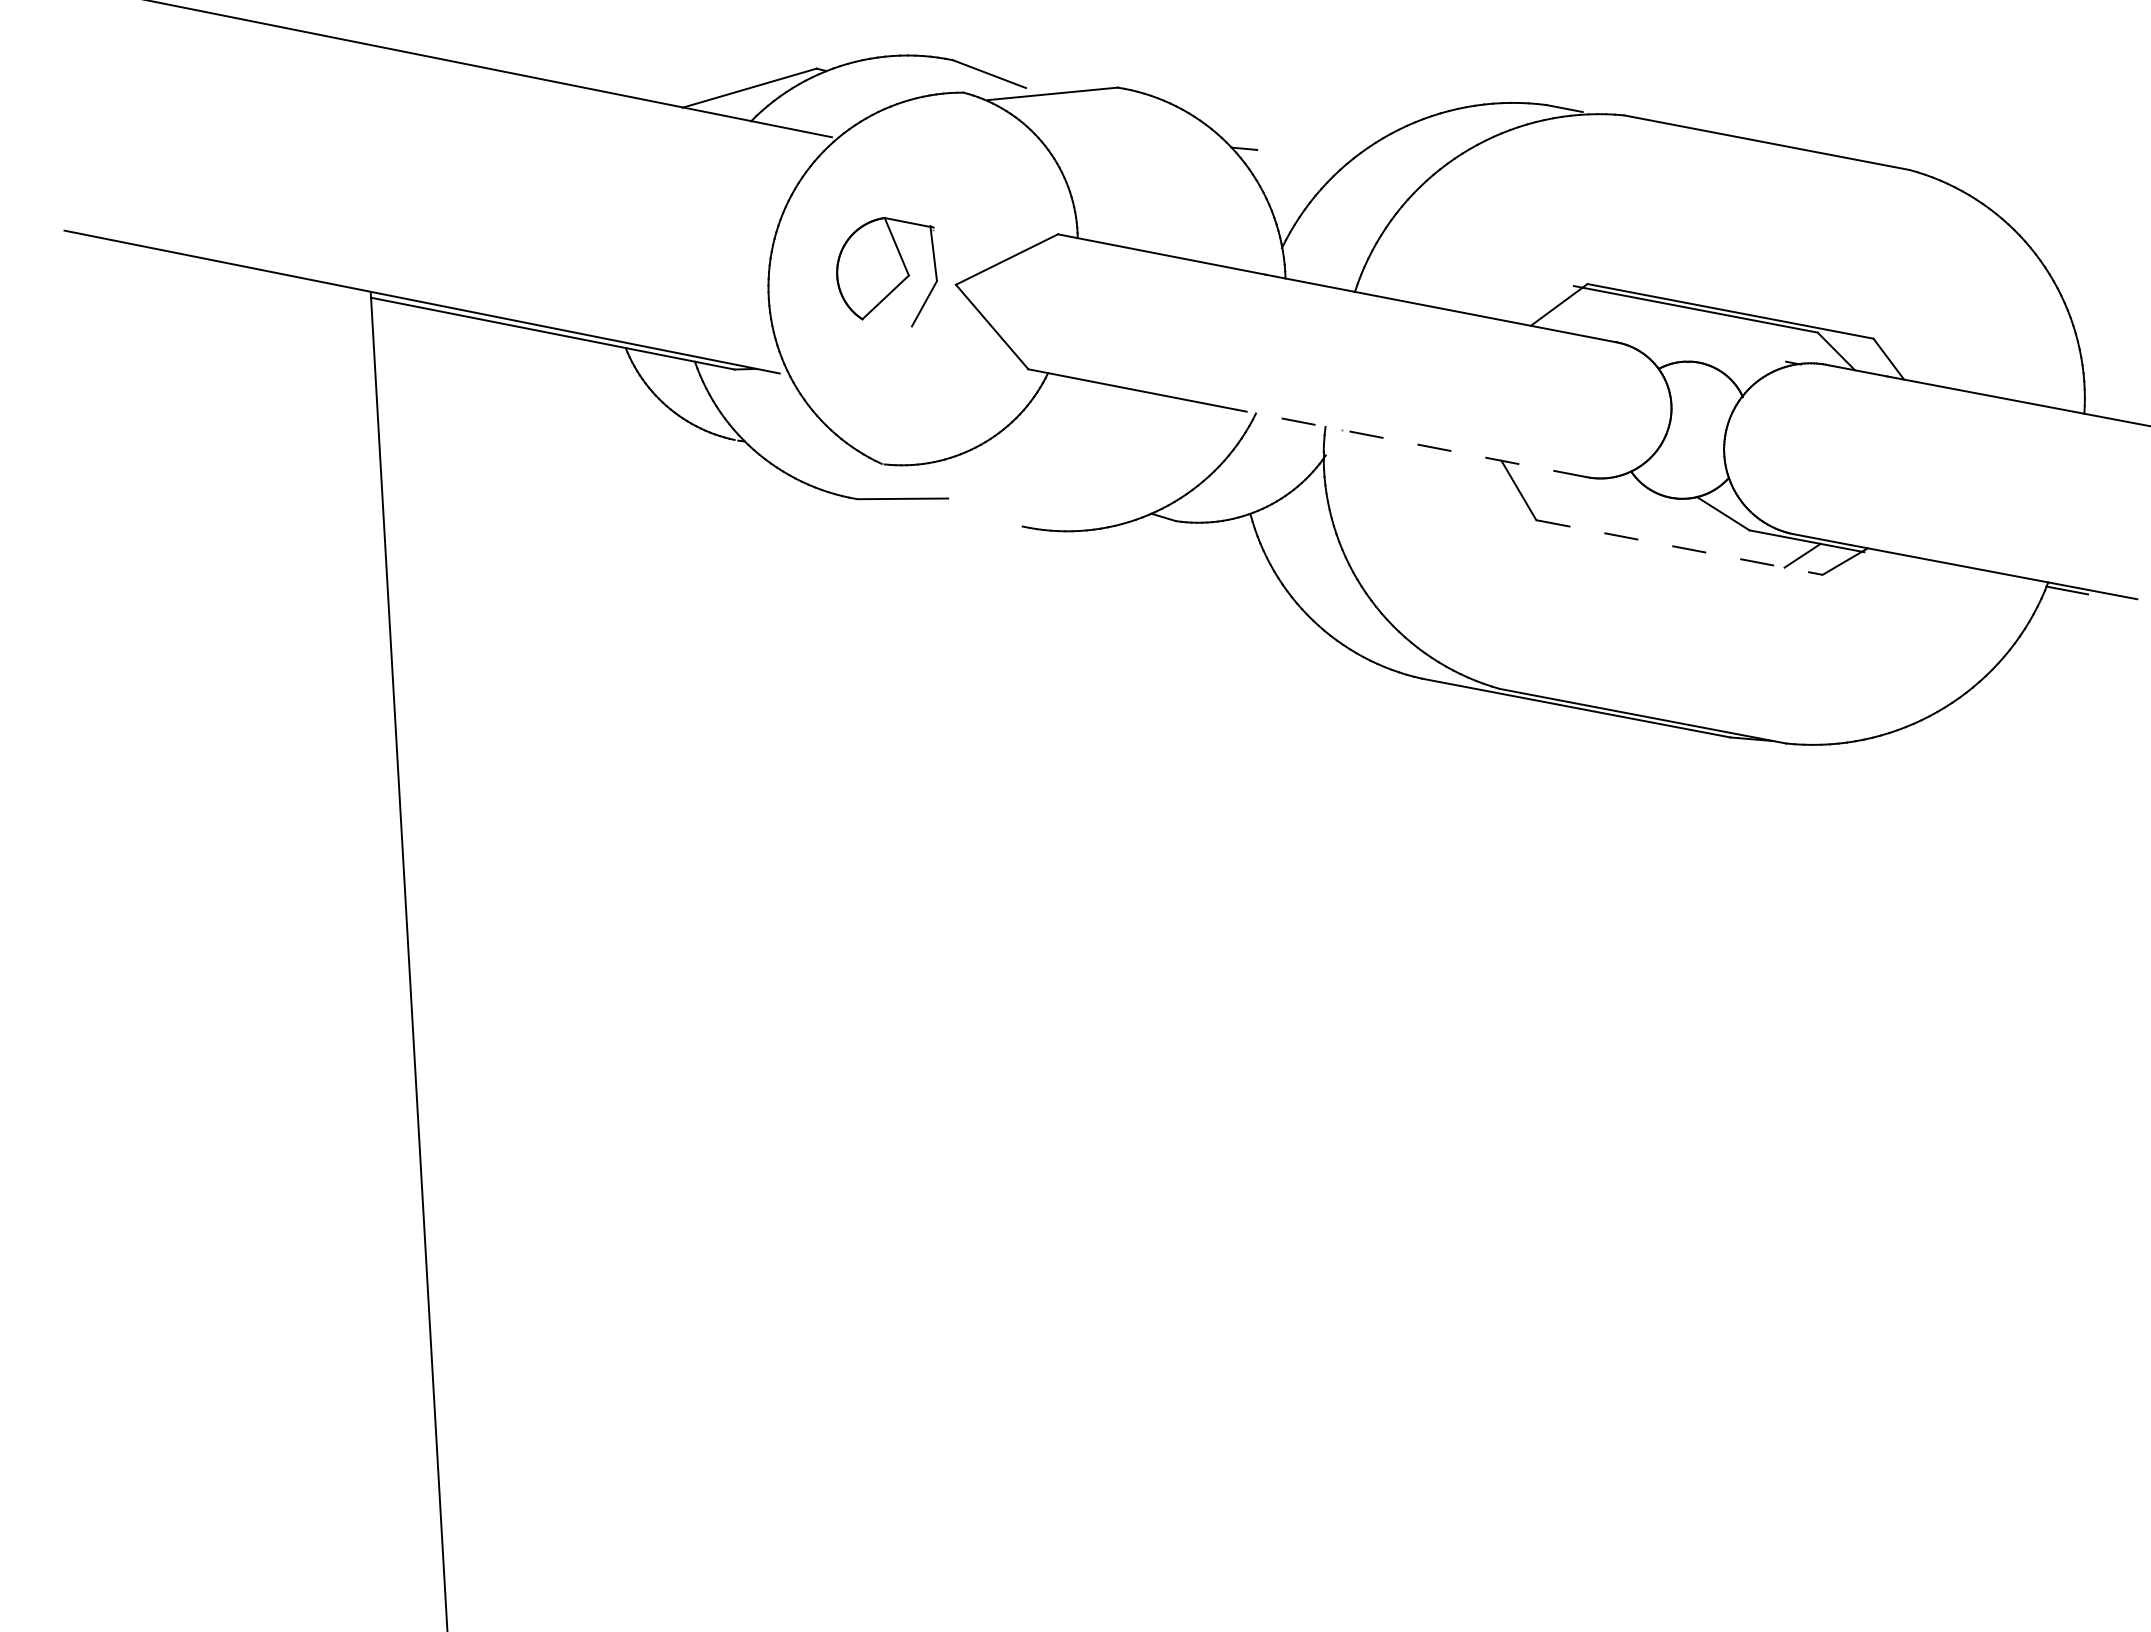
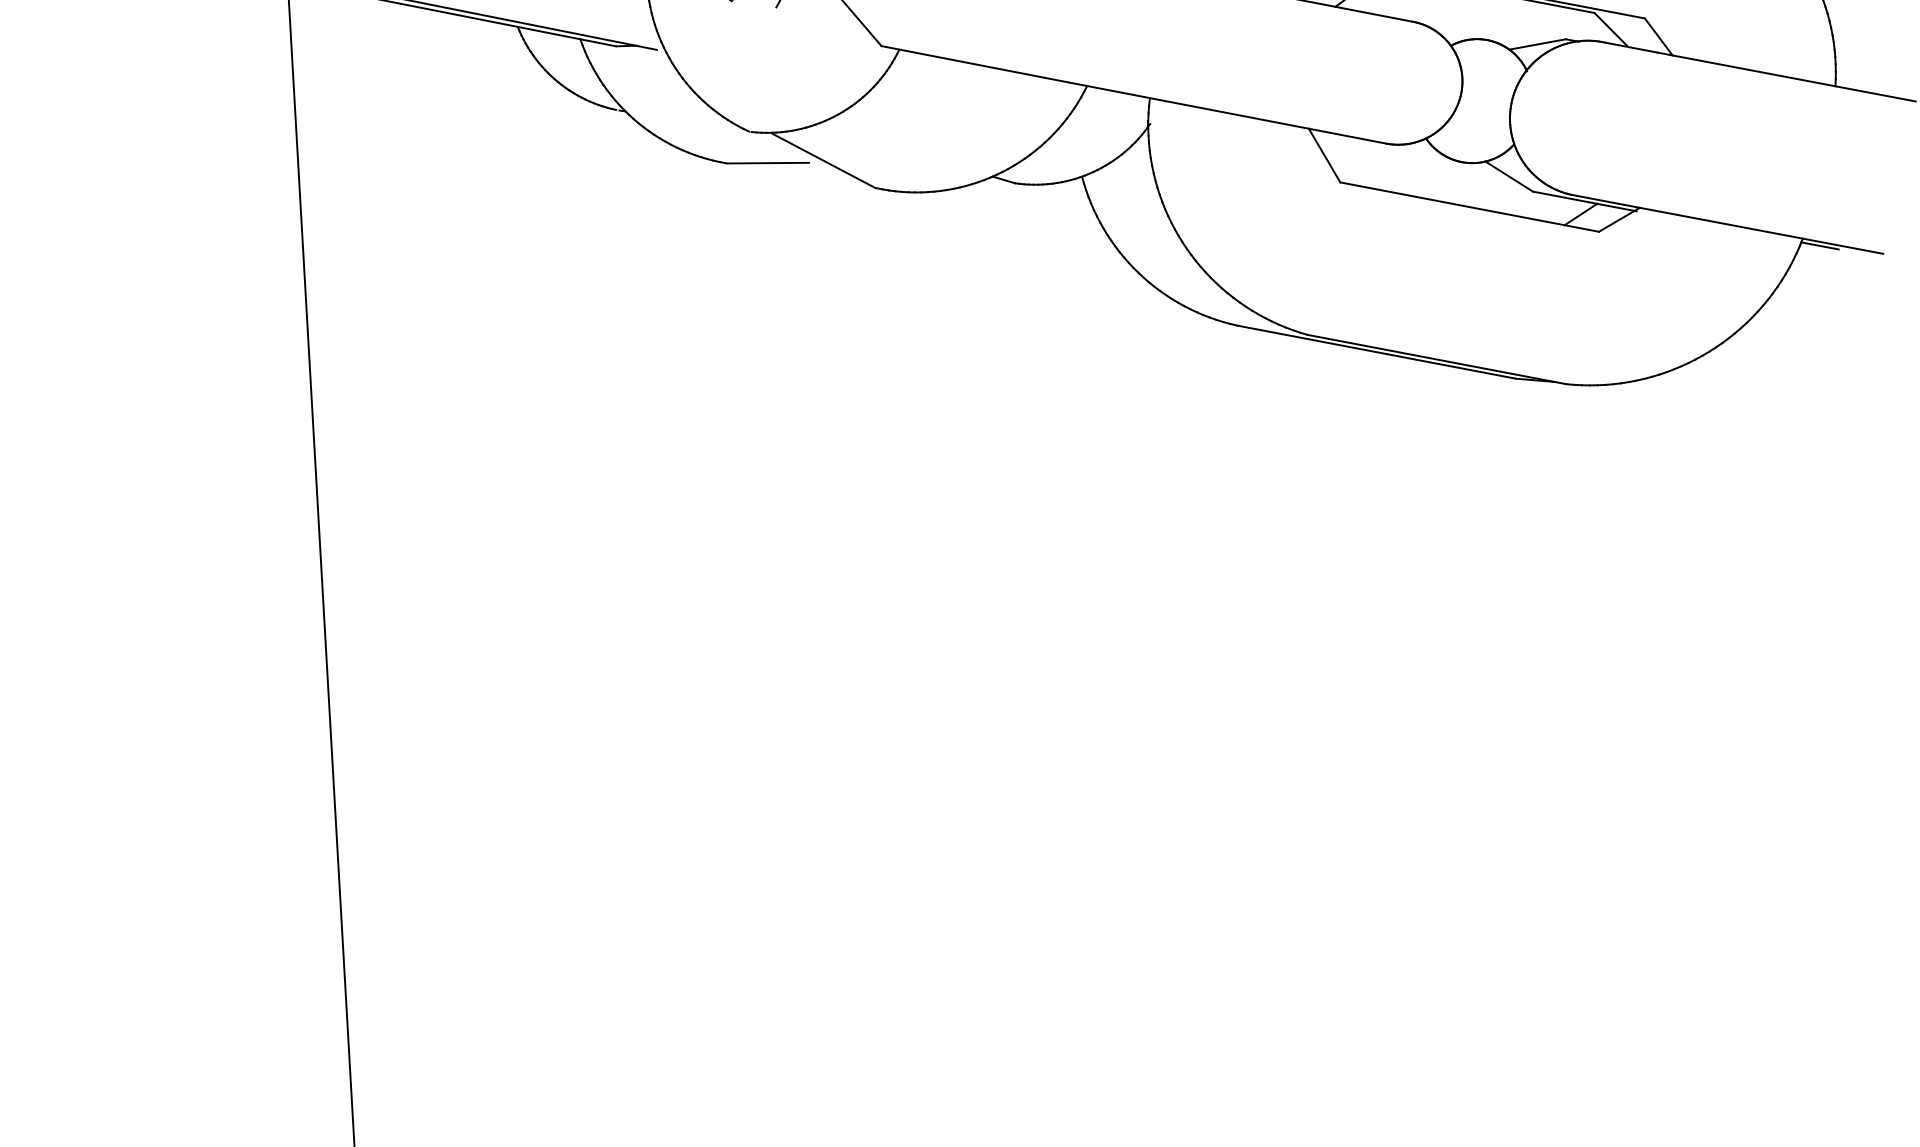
line: (1754, 367) -> (1537, 44), added
line: (1411, 443) -> (1227, 113), dashed -> solid
line: (964, 496) -> (823, 161), added
line: (1679, 547) -> (1469, 207), dashed -> solid

